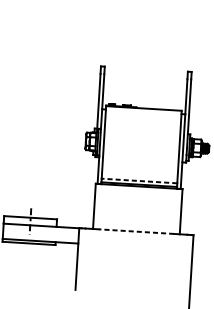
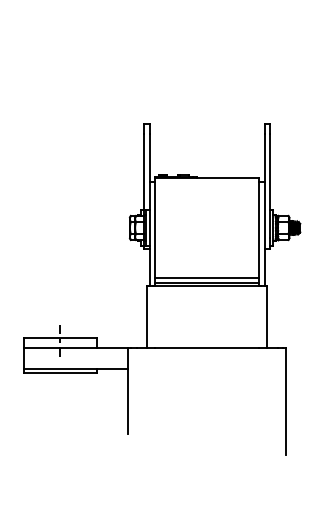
line: (139, 181) -> (206, 278), dashed -> solid
line: (135, 231) -> (206, 348), dashed -> solid

